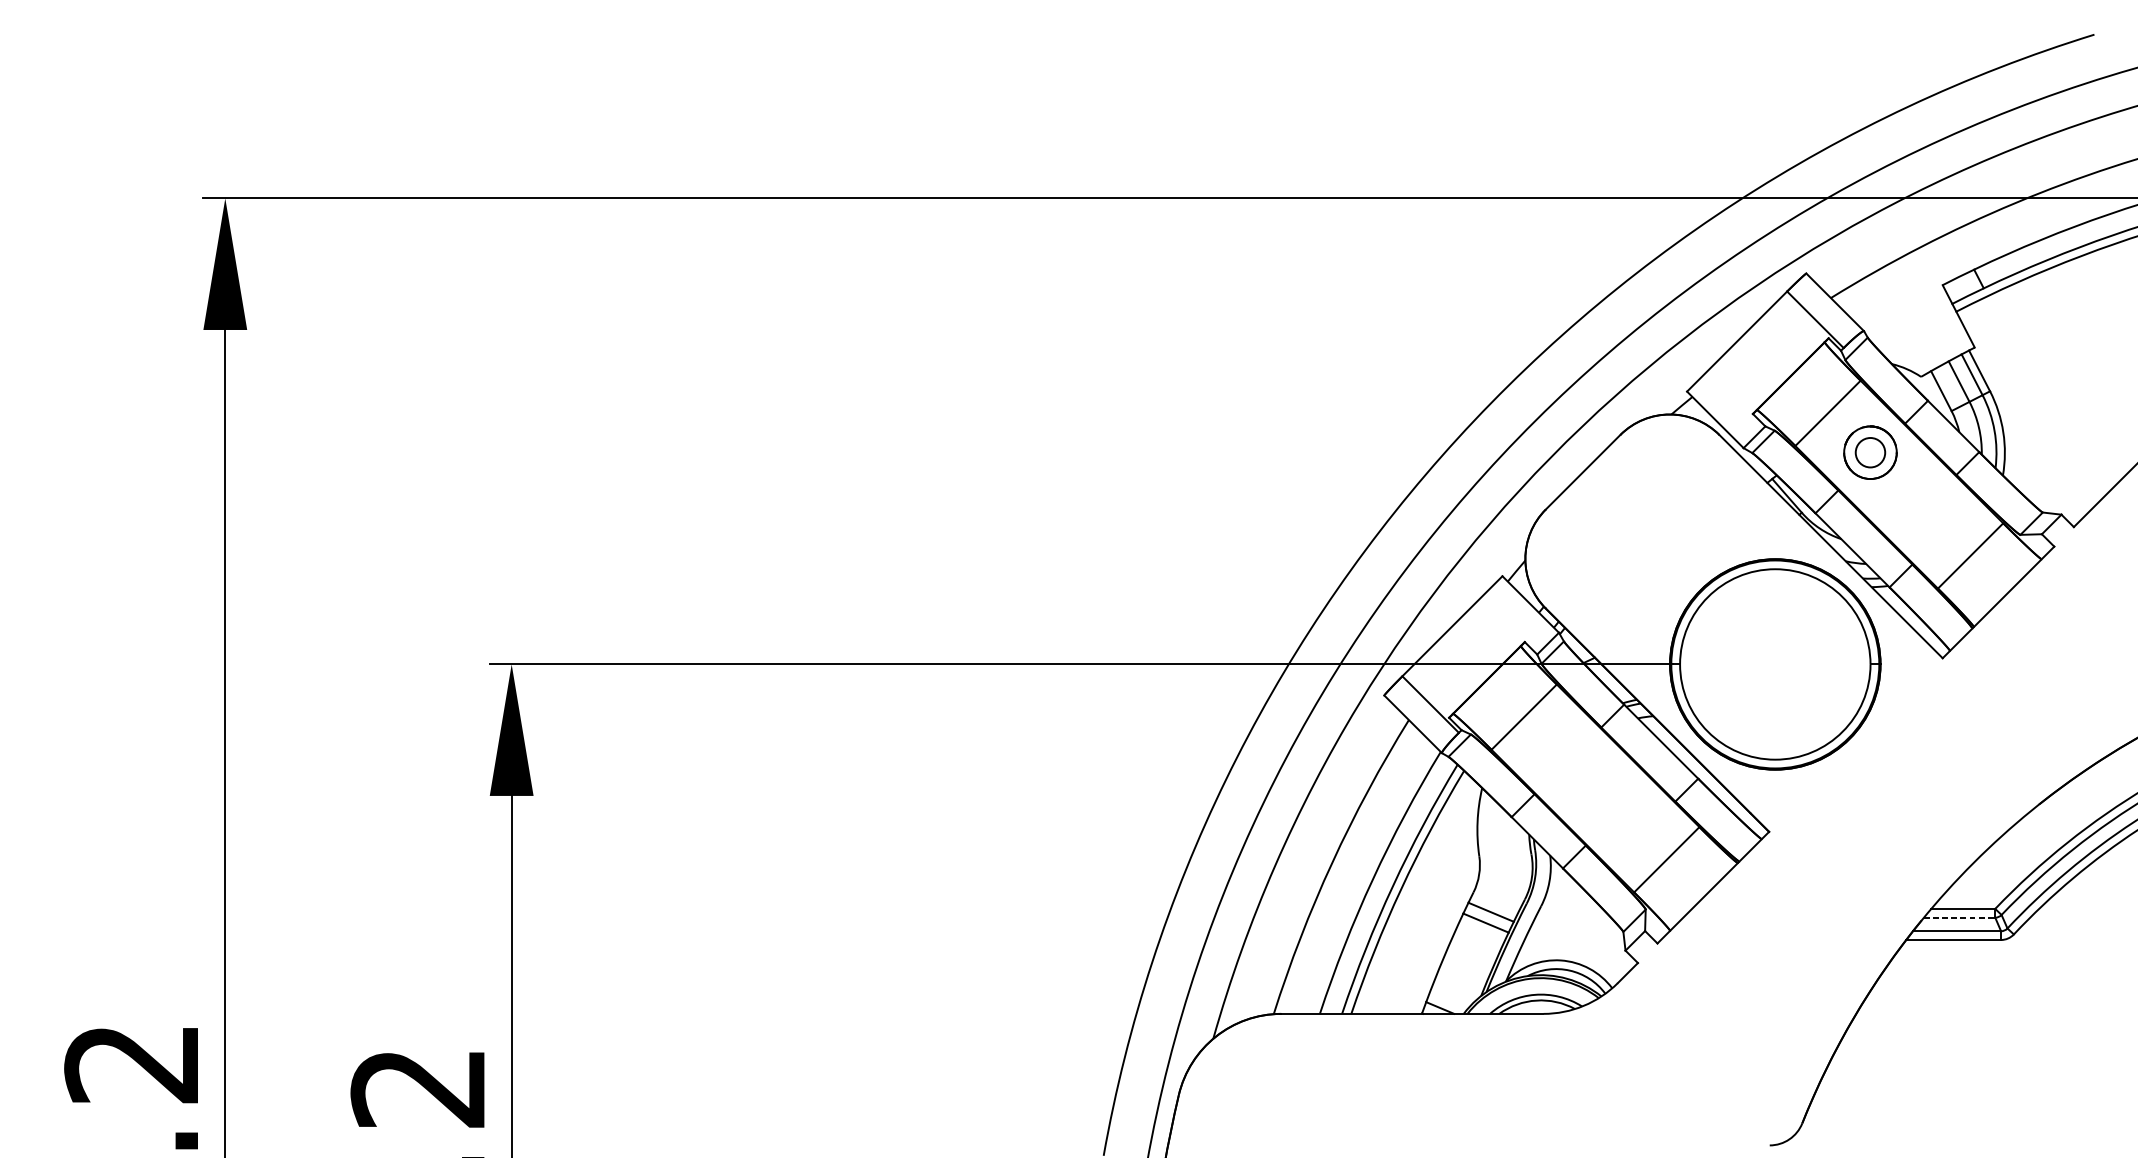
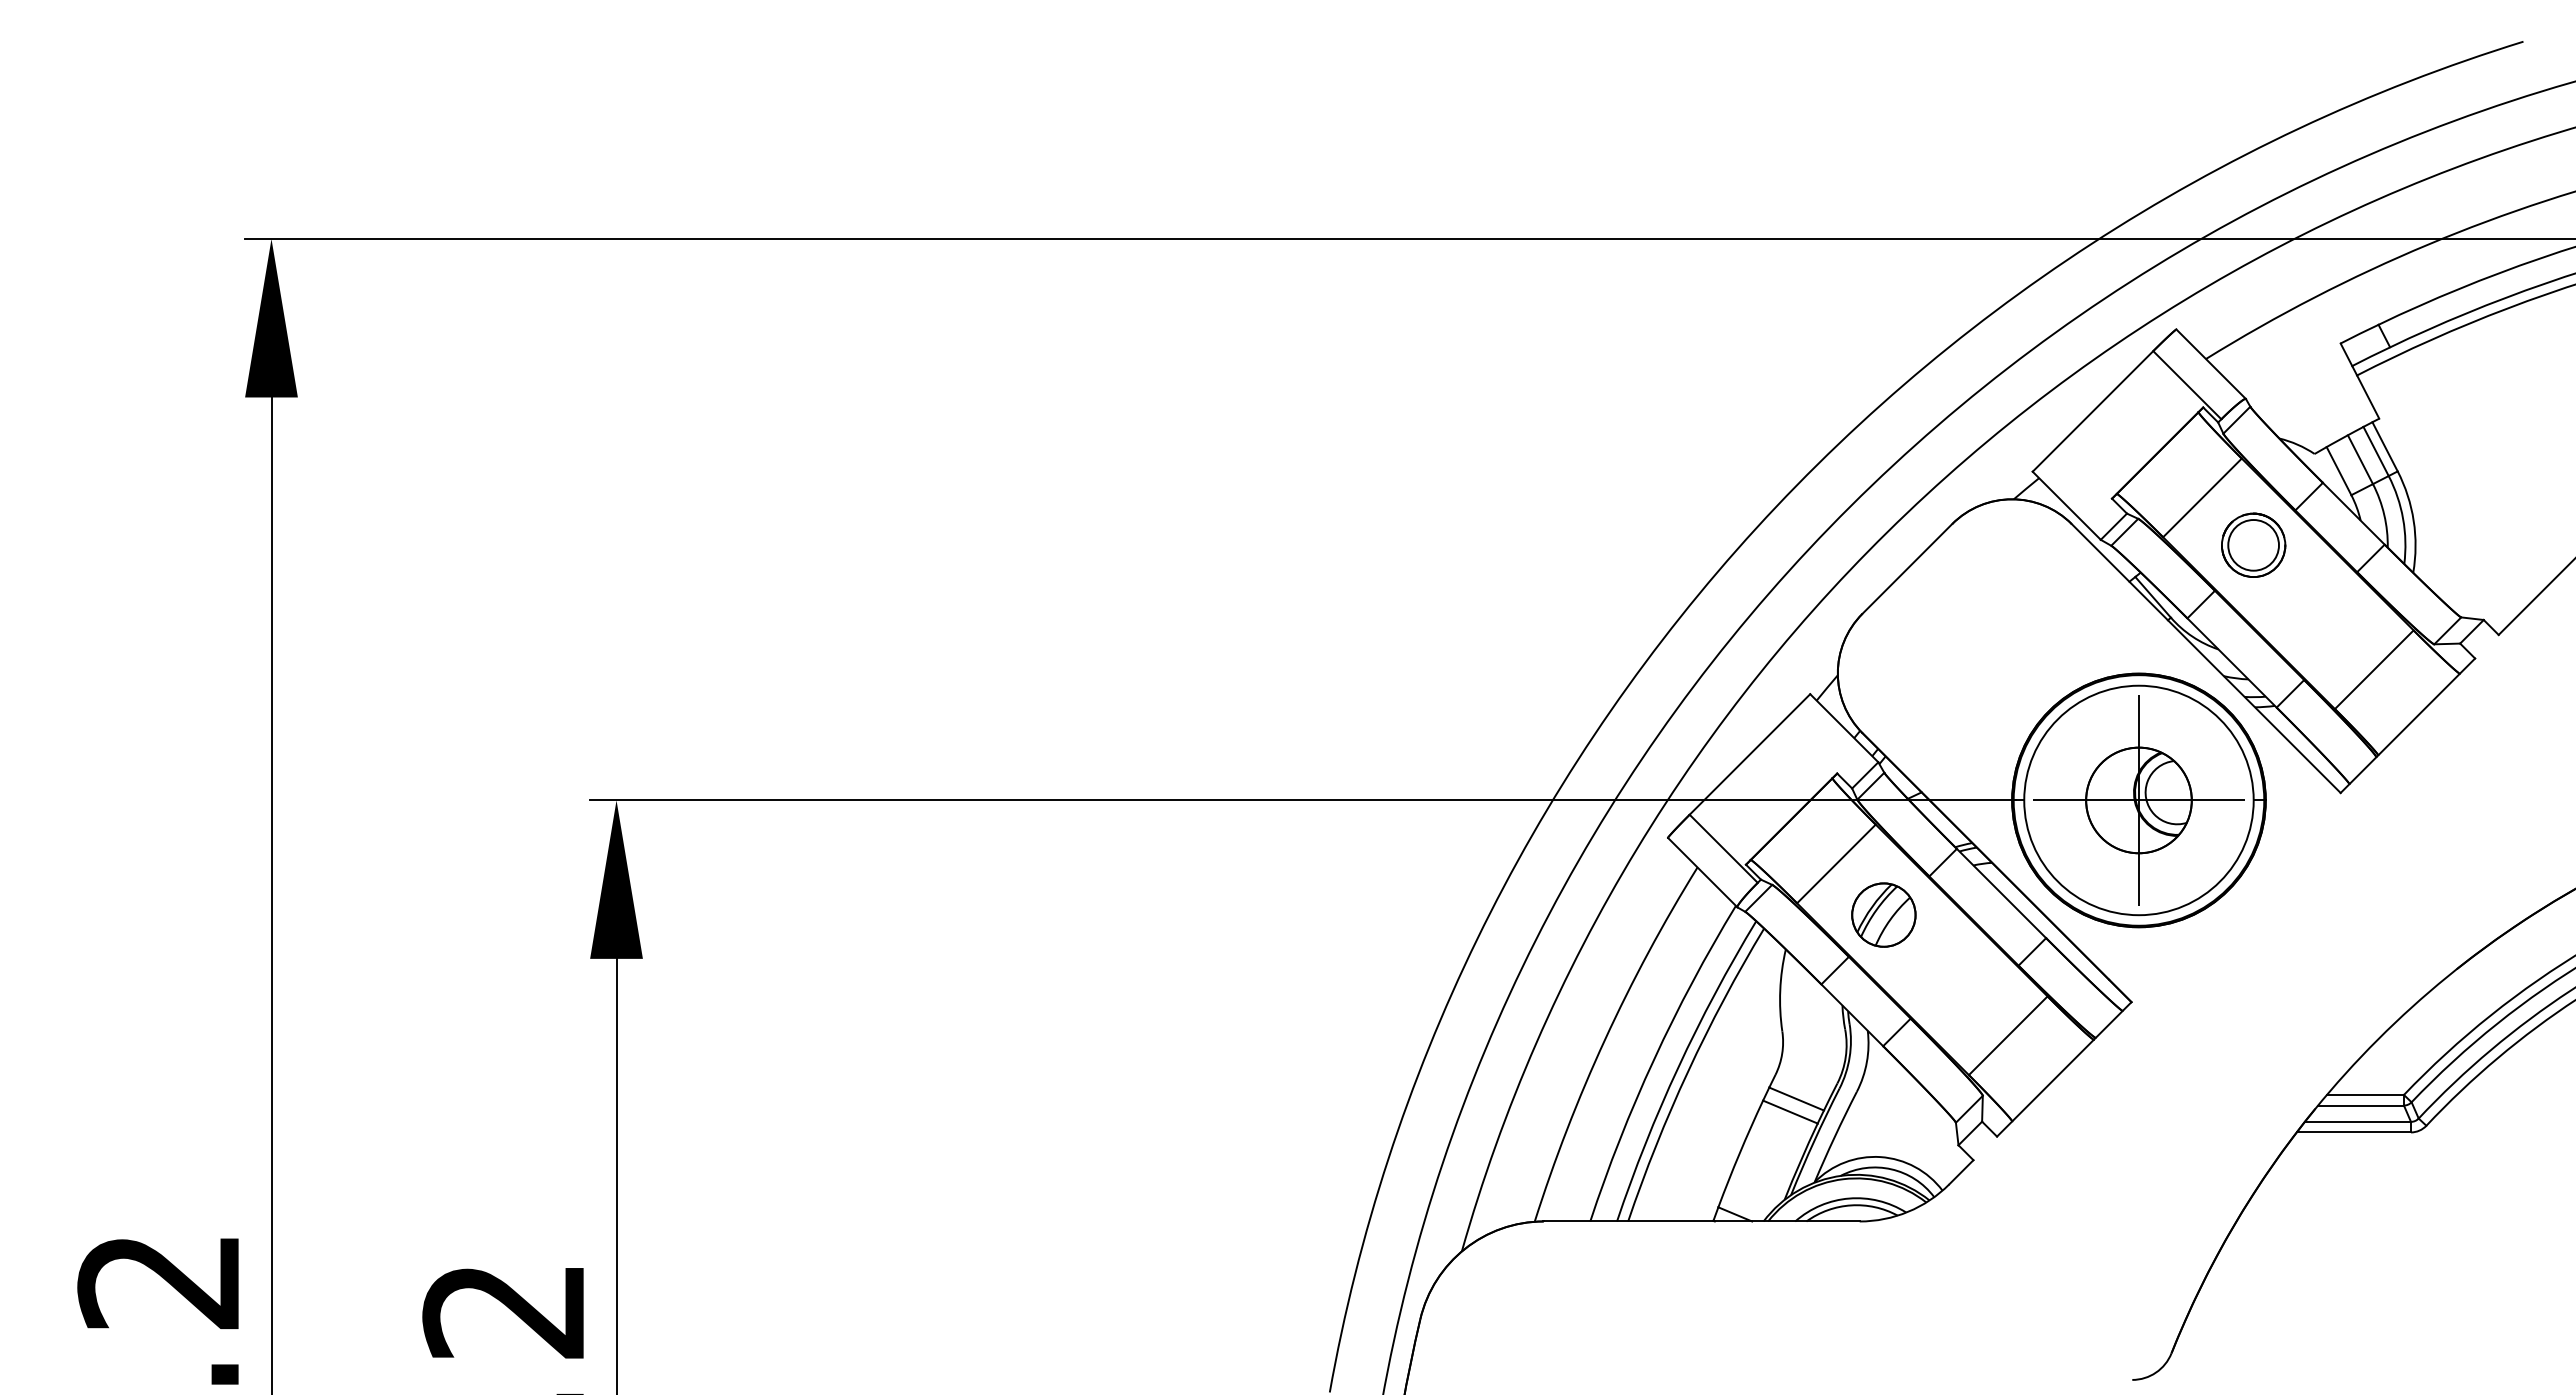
circle: (1870, 452) -> (2253, 545), size x1.43
part: (1774, 664) -> (2138, 800), added
part: (1563, 759) -> (1883, 914), added
line: (1960, 917) -> (2361, 1105), dashed -> solid

